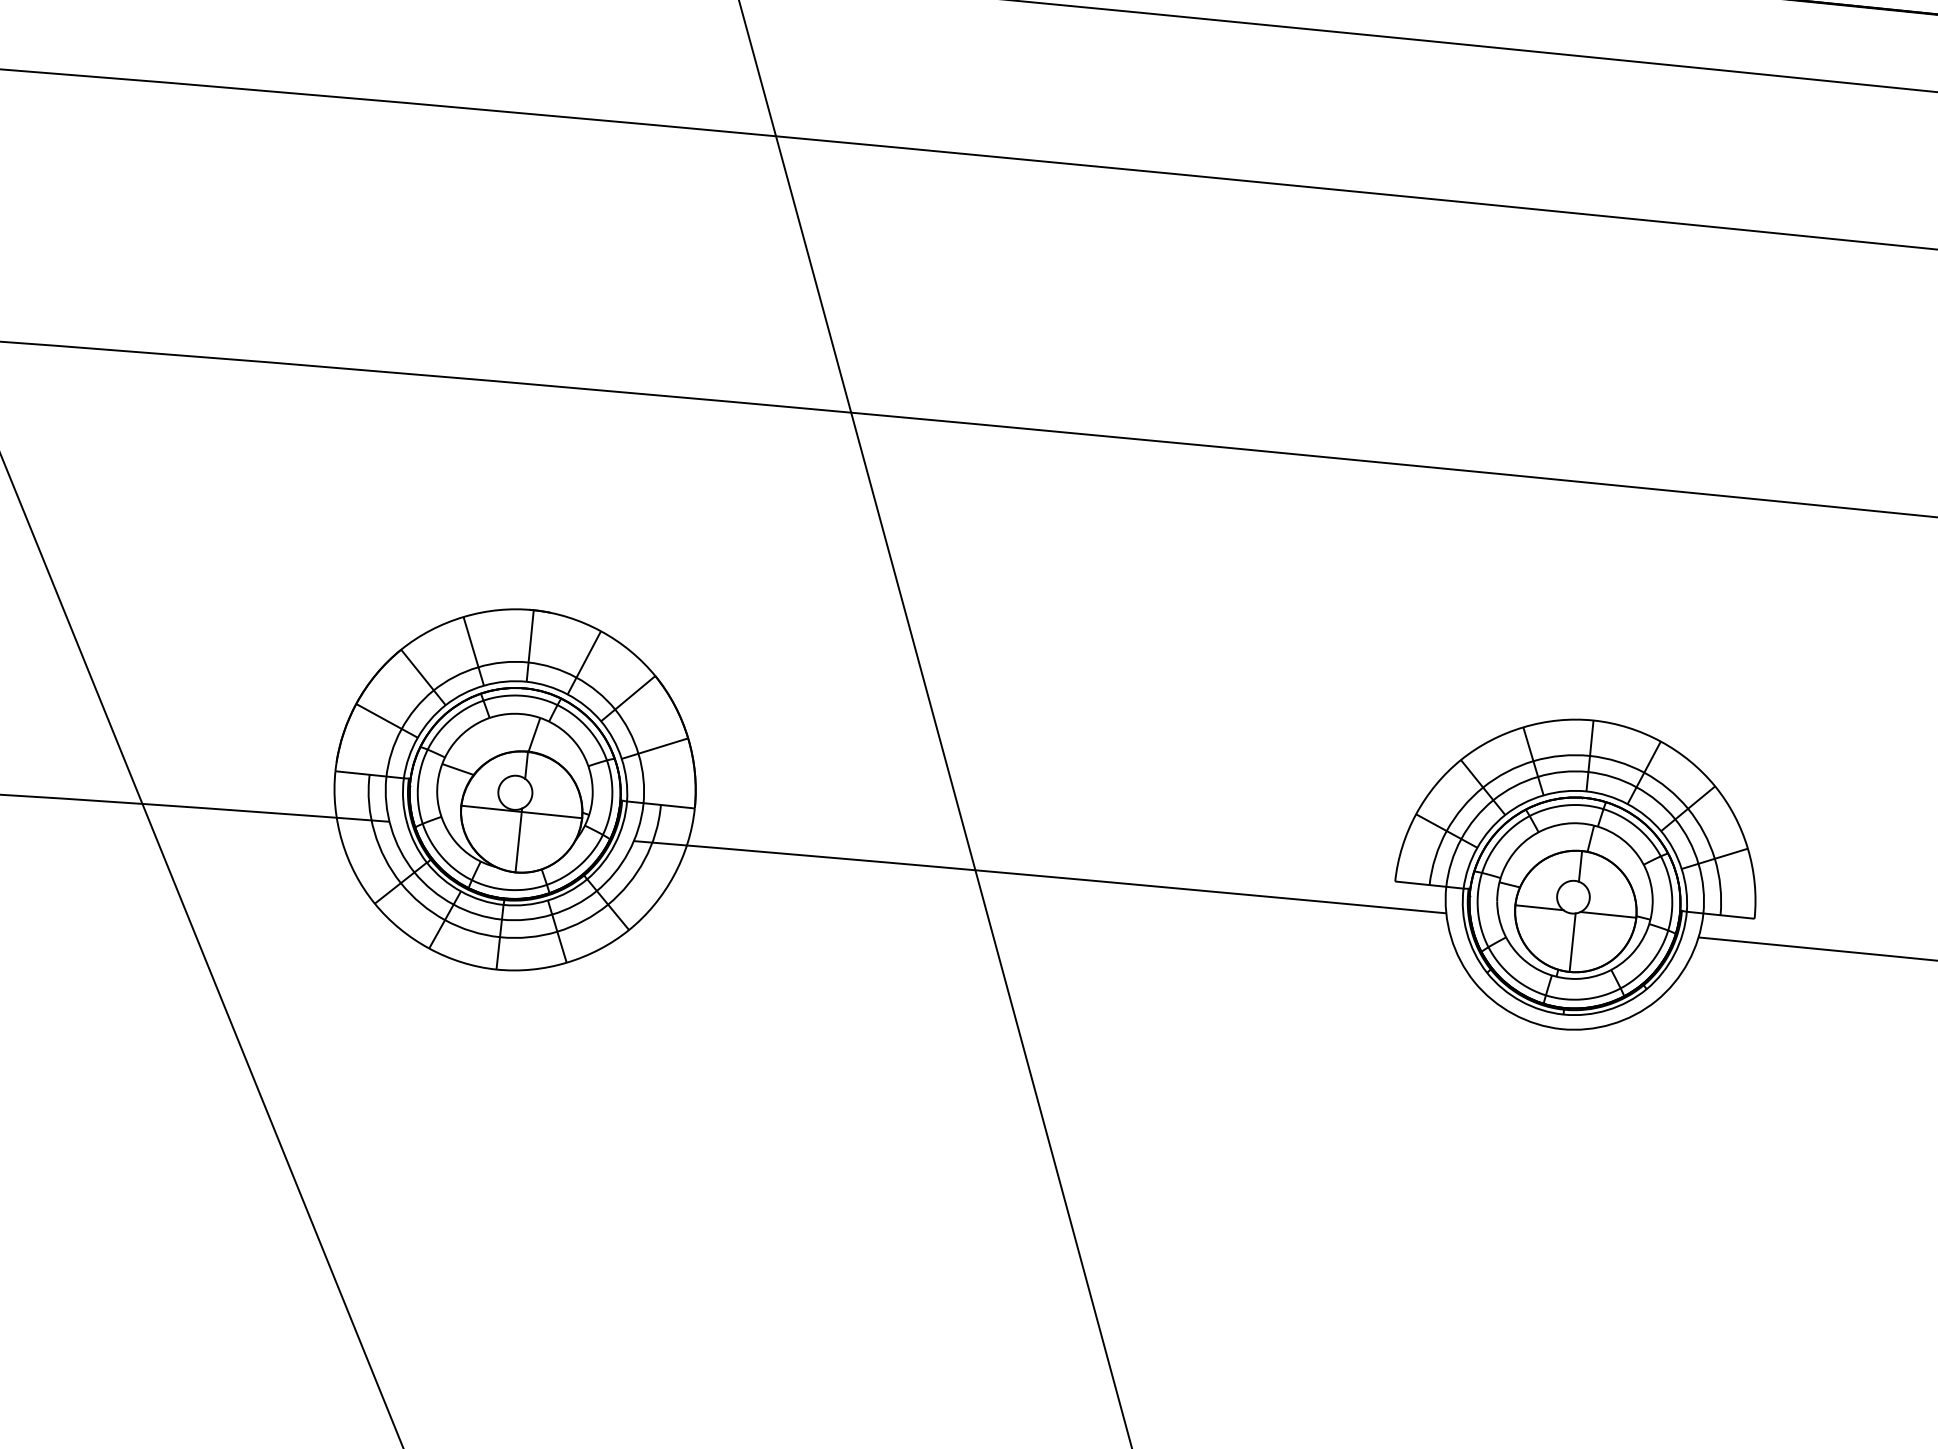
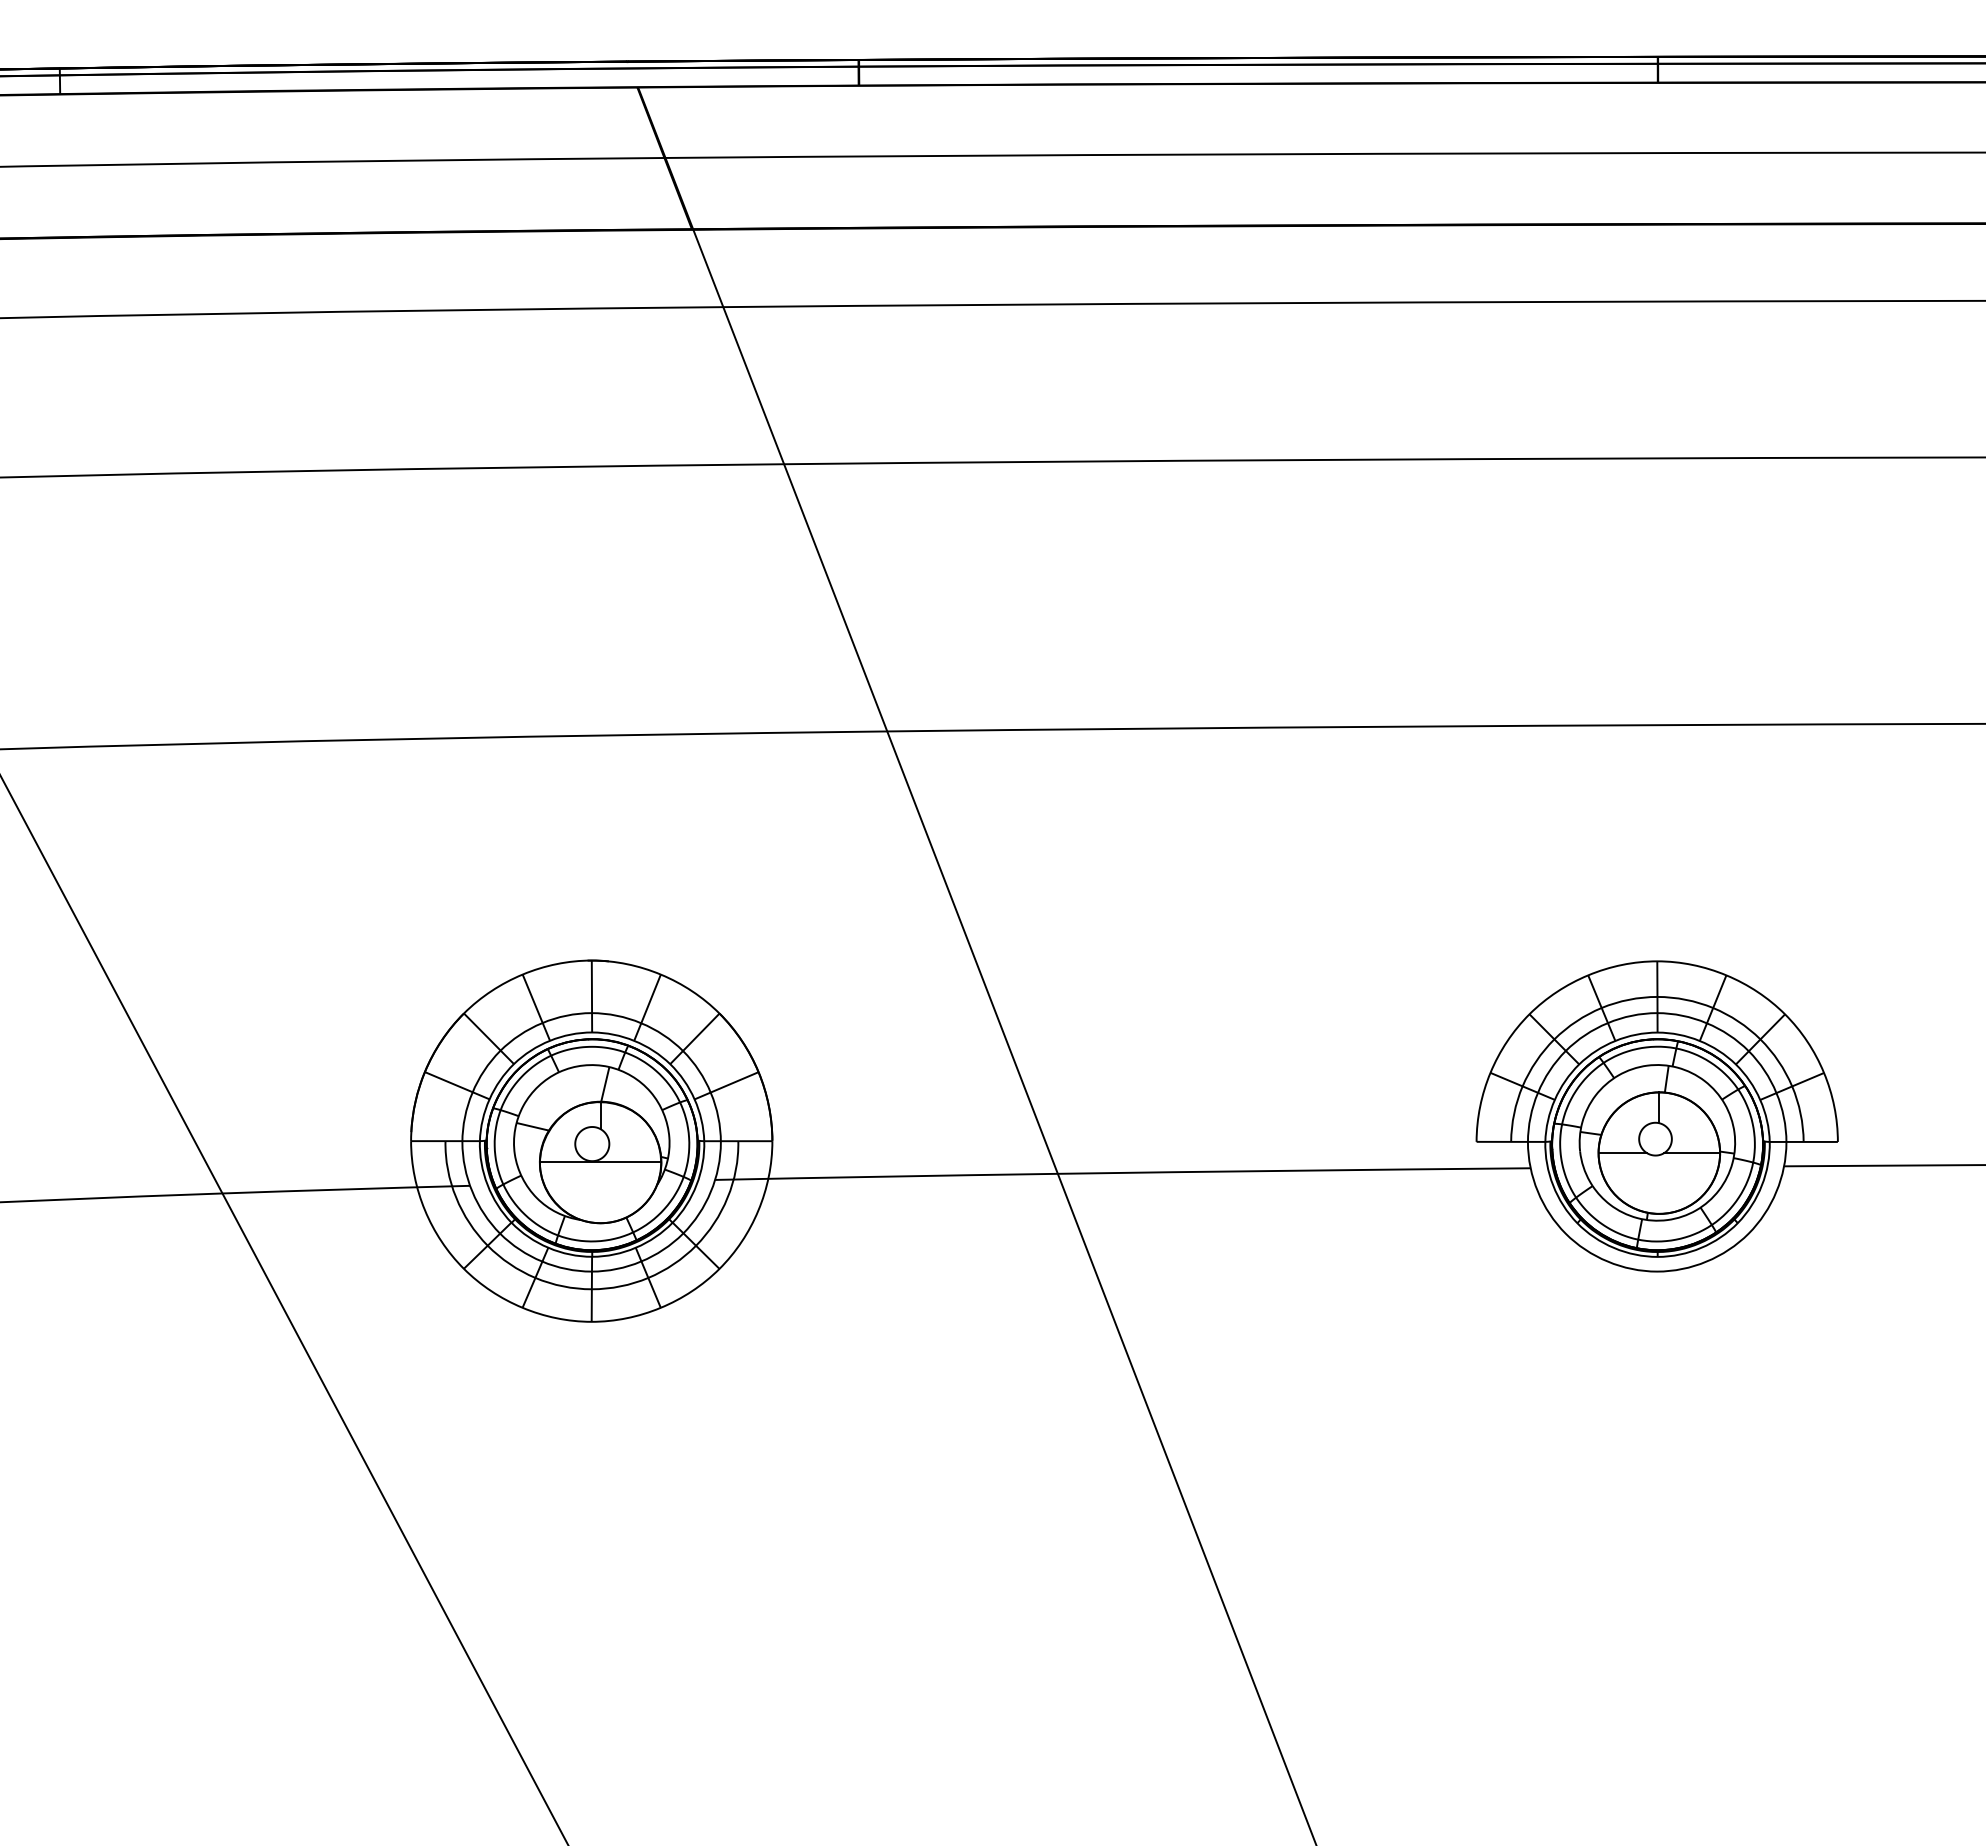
line: (518, 839) -> (600, 1190), removed
line: (1572, 942) -> (1659, 1184), removed

